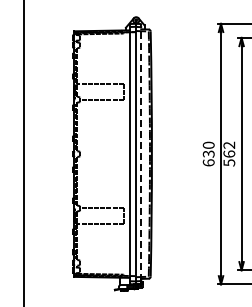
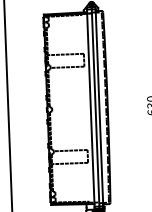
line: (141, 154) -> (99, 108), dashed -> solid

